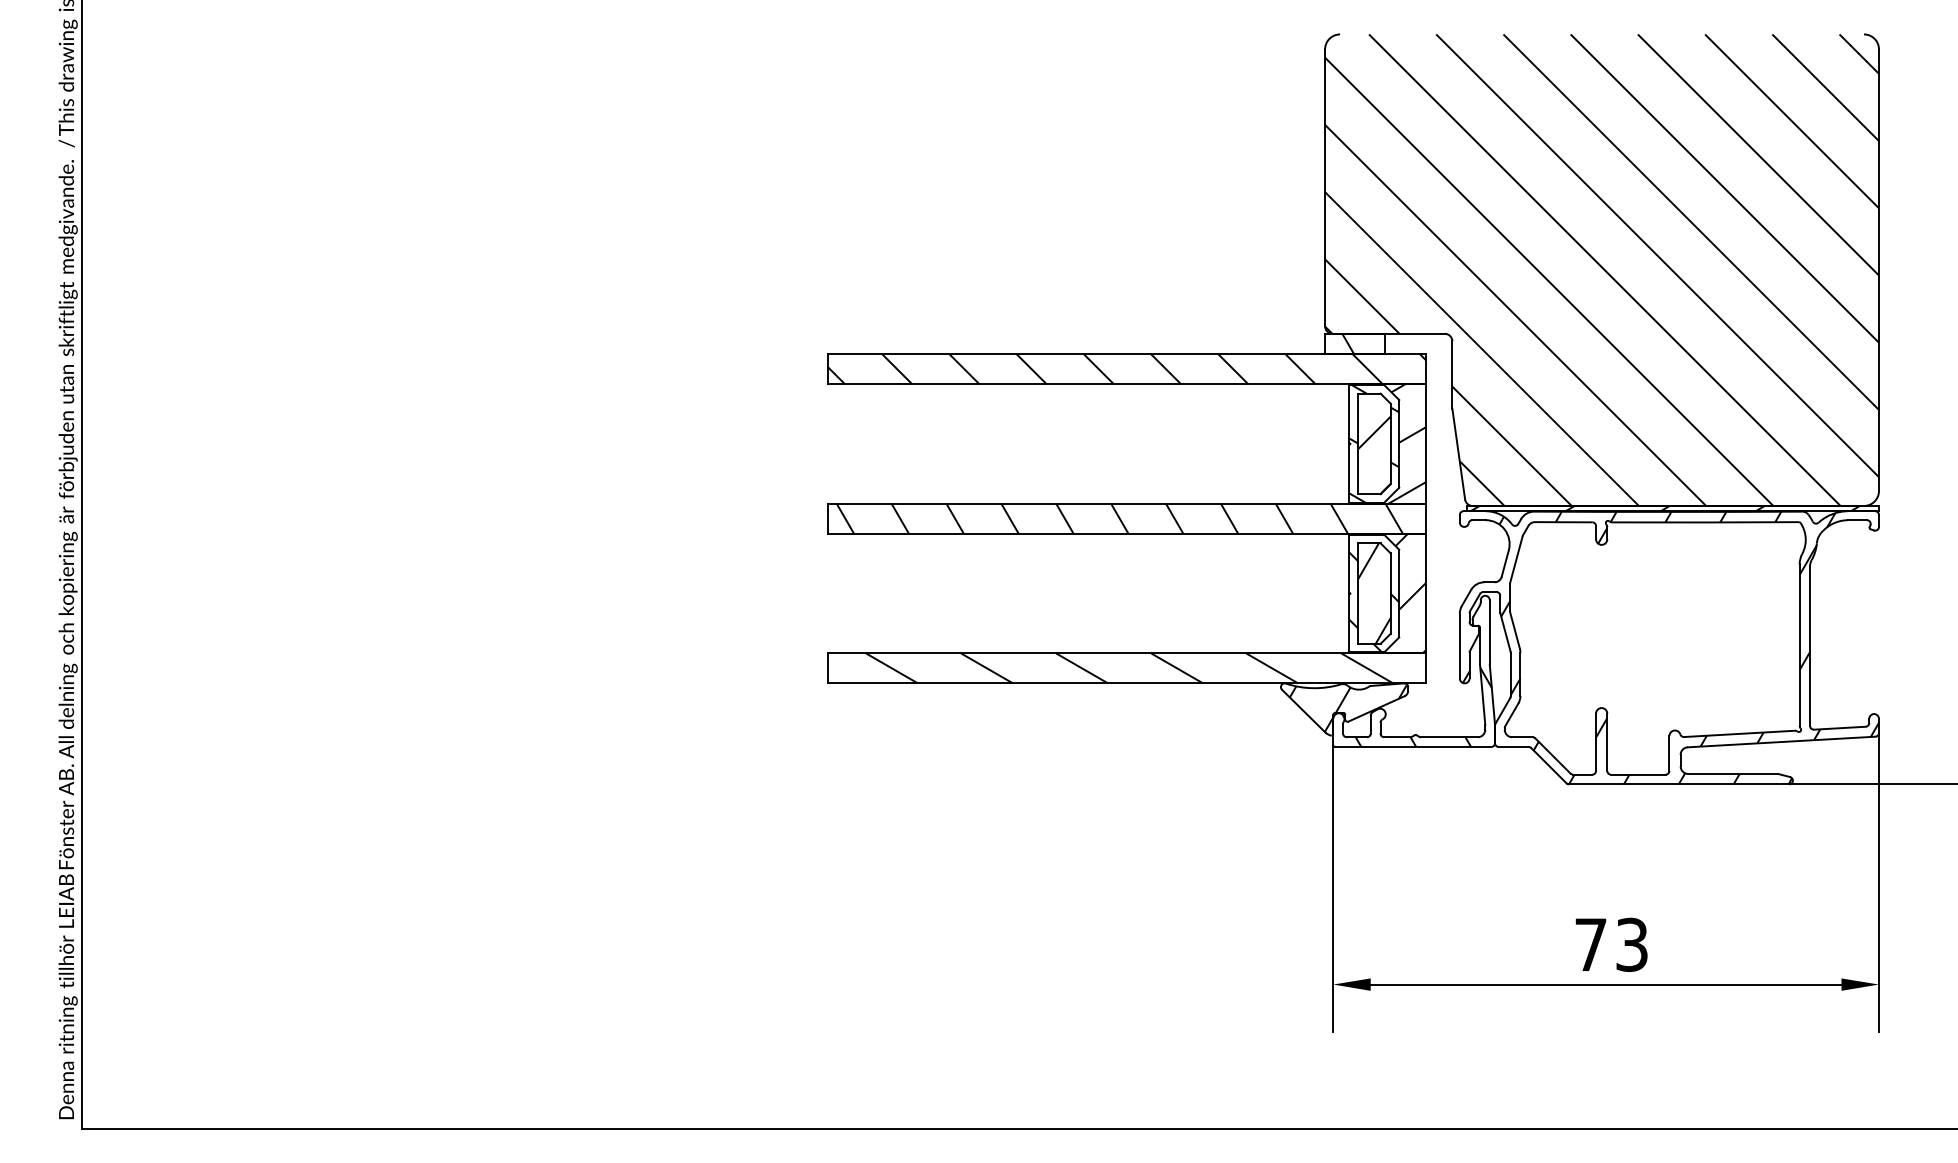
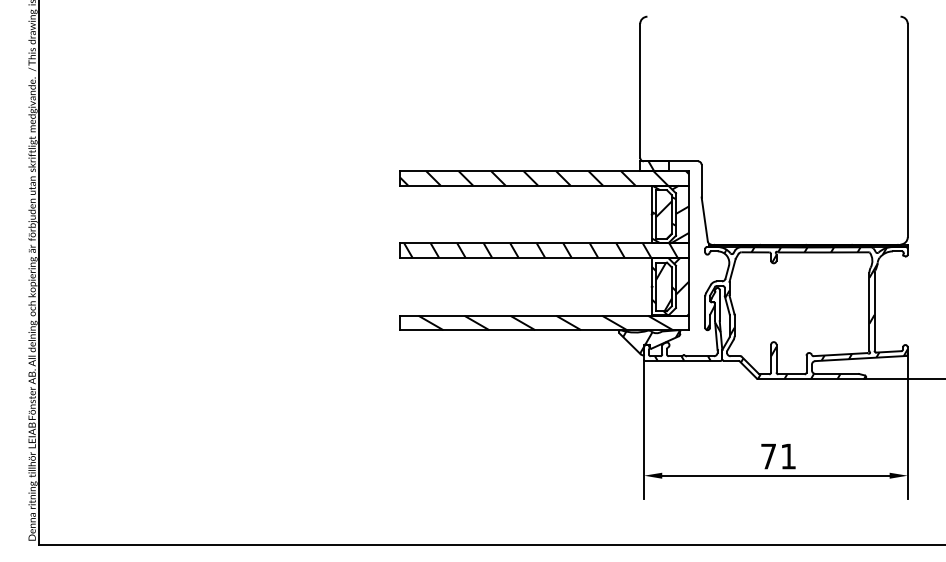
hatch: (1601, 269) -> (773, 130), removed
text: (1632, 944) -> (788, 456), 73 -> 71

